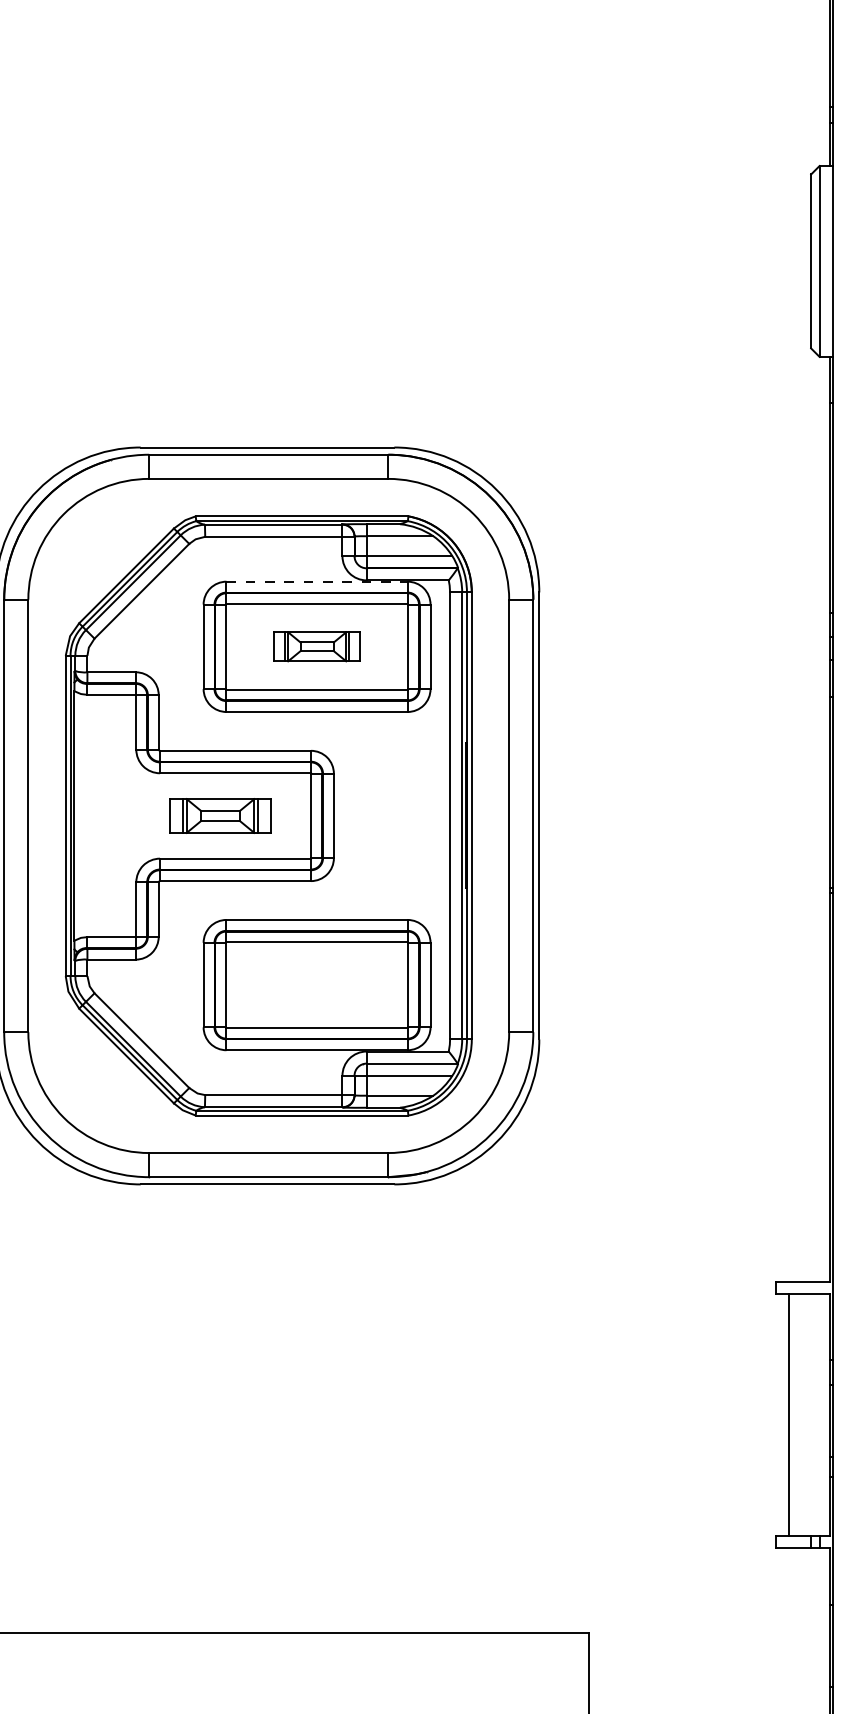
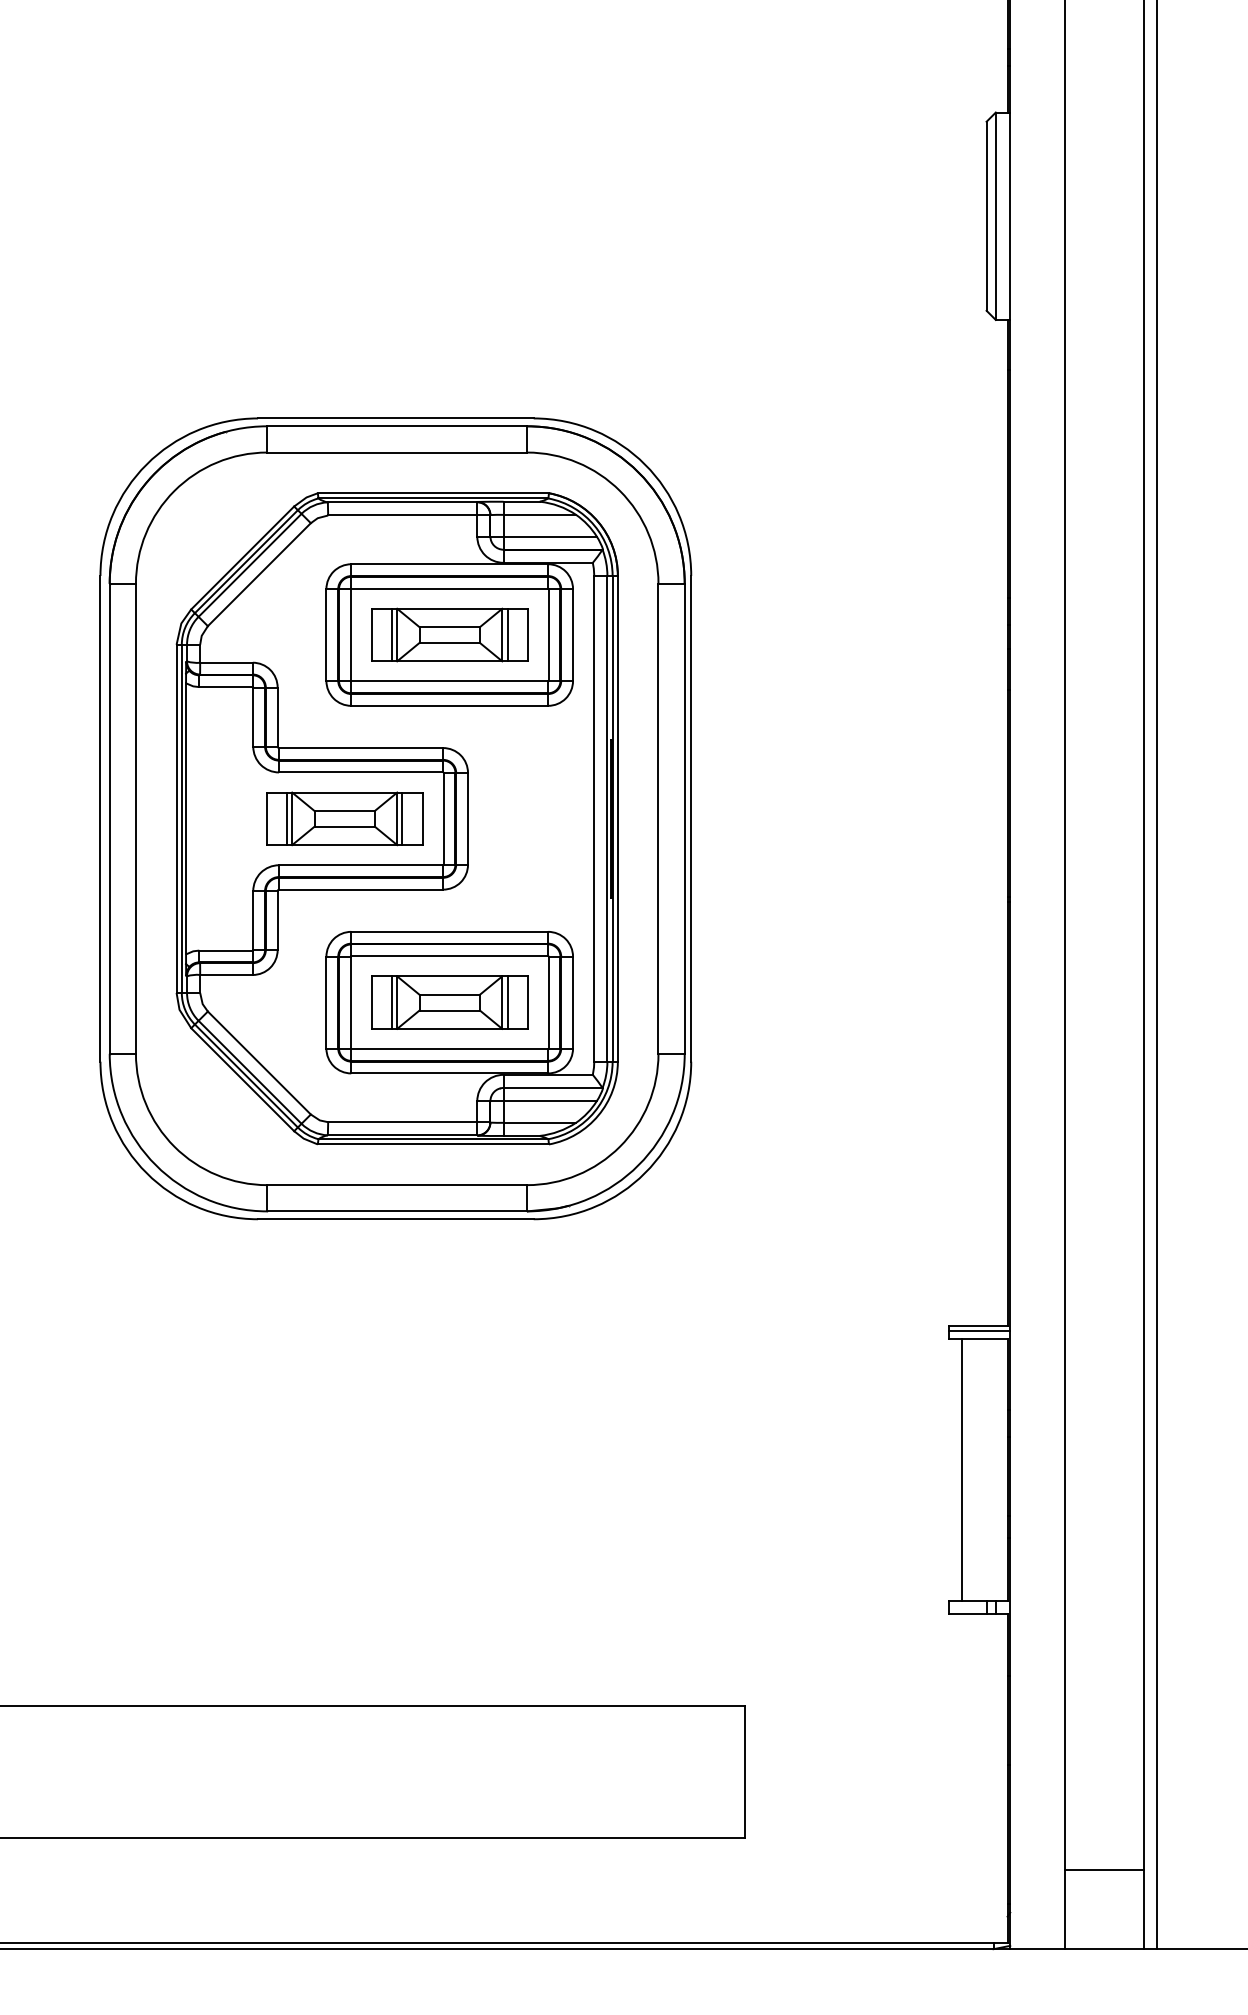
line: (317, 581) -> (450, 564), dashed -> solid
part: (316, 646) -> (449, 634), size x1.67
part: (220, 815) -> (344, 818), size x1.43
part: (316, 984) -> (449, 1002), added
line: (804, 1286) -> (979, 1330), added

